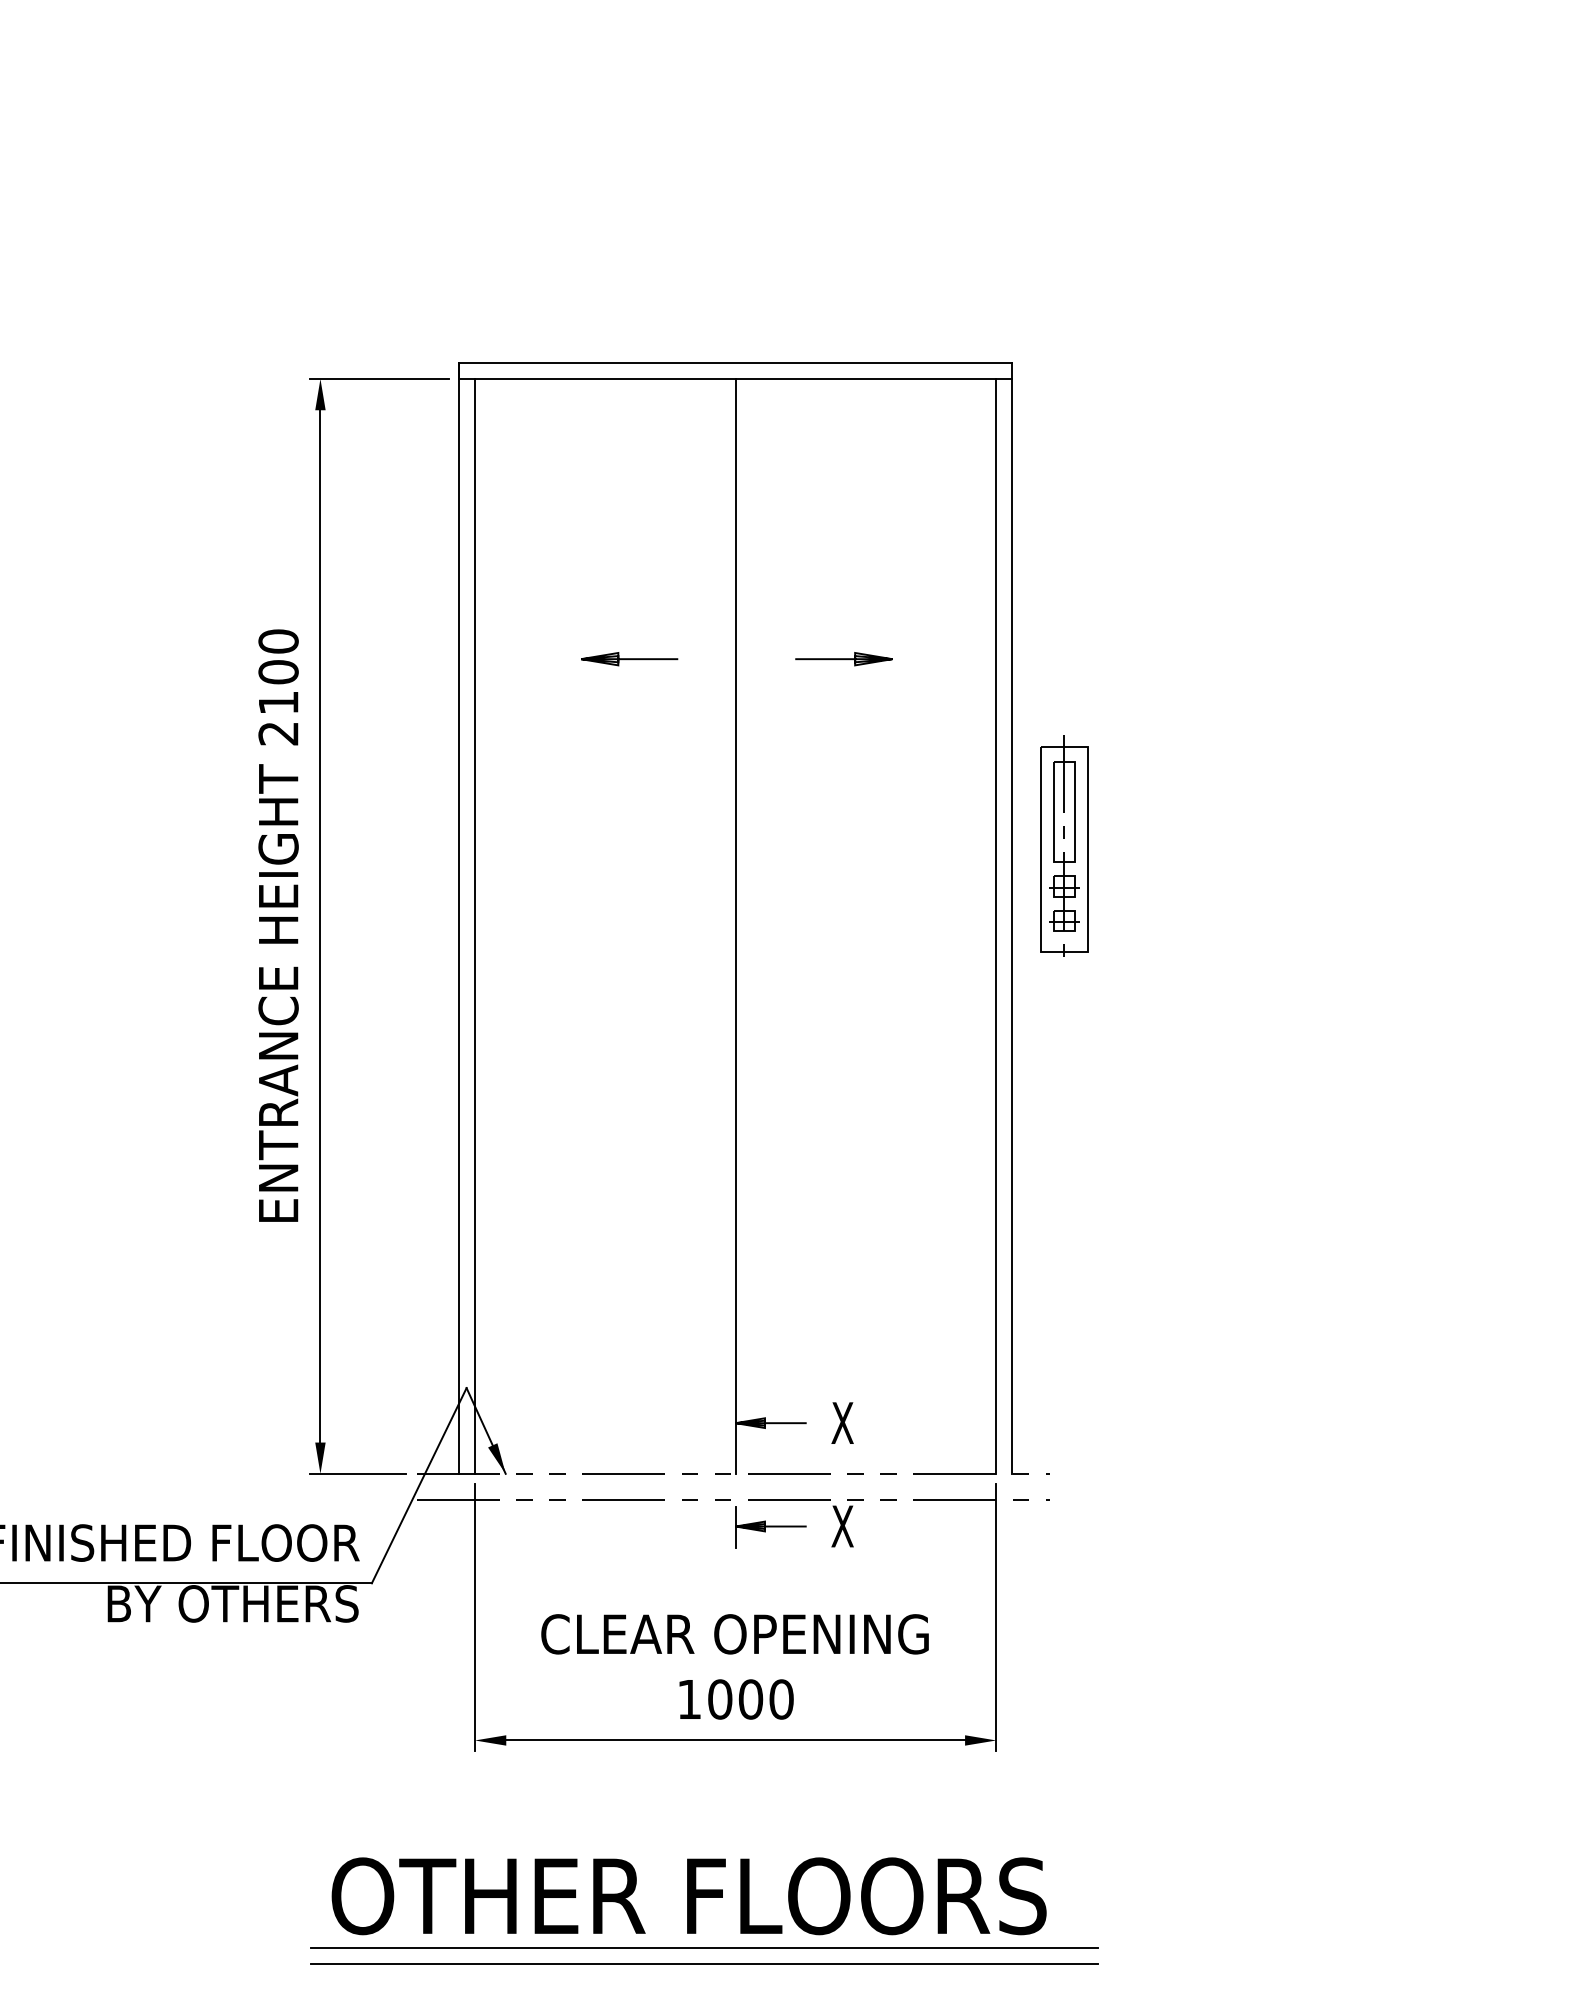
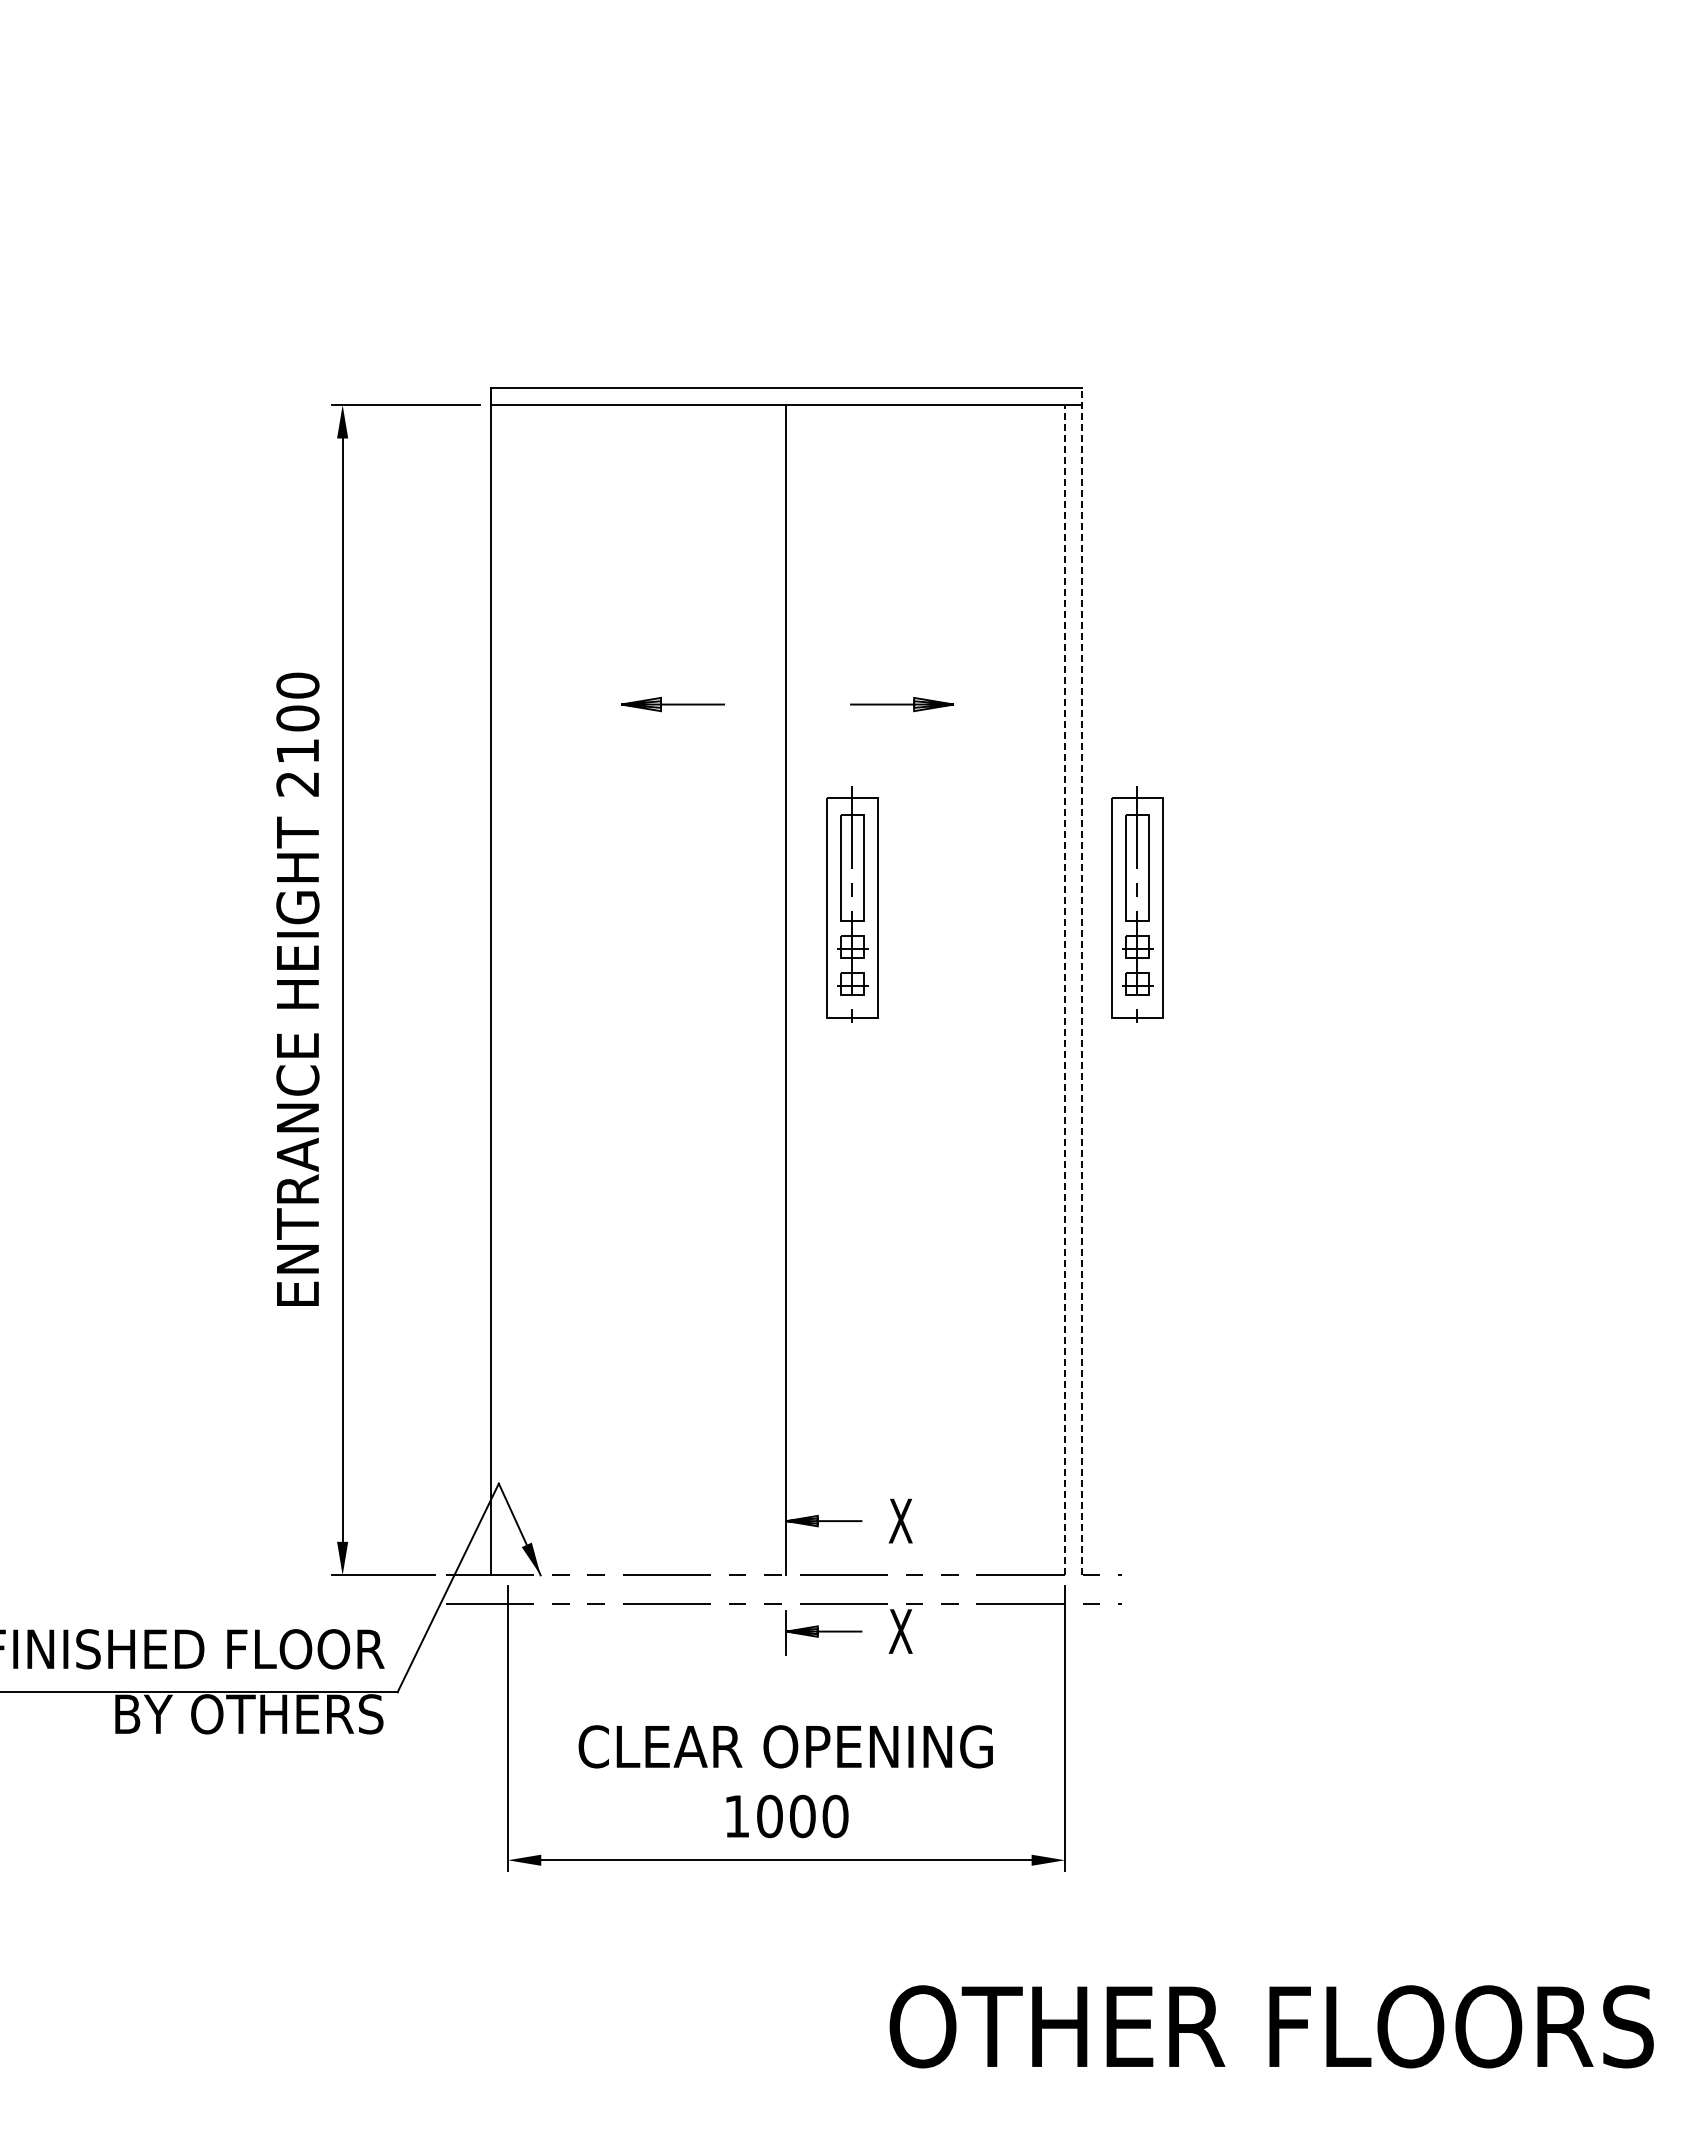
part: (797, 846) -> (852, 904), added
line: (1011, 918) -> (1081, 981), solid -> dashed
line: (996, 925) -> (1065, 989), solid -> dashed
line: (474, 926) -> (507, 990), removed
text: (688, 1895) -> (1271, 2026), moved
line: (703, 1948) -> (752, 2082), removed
line: (703, 1964) -> (752, 2099), removed

